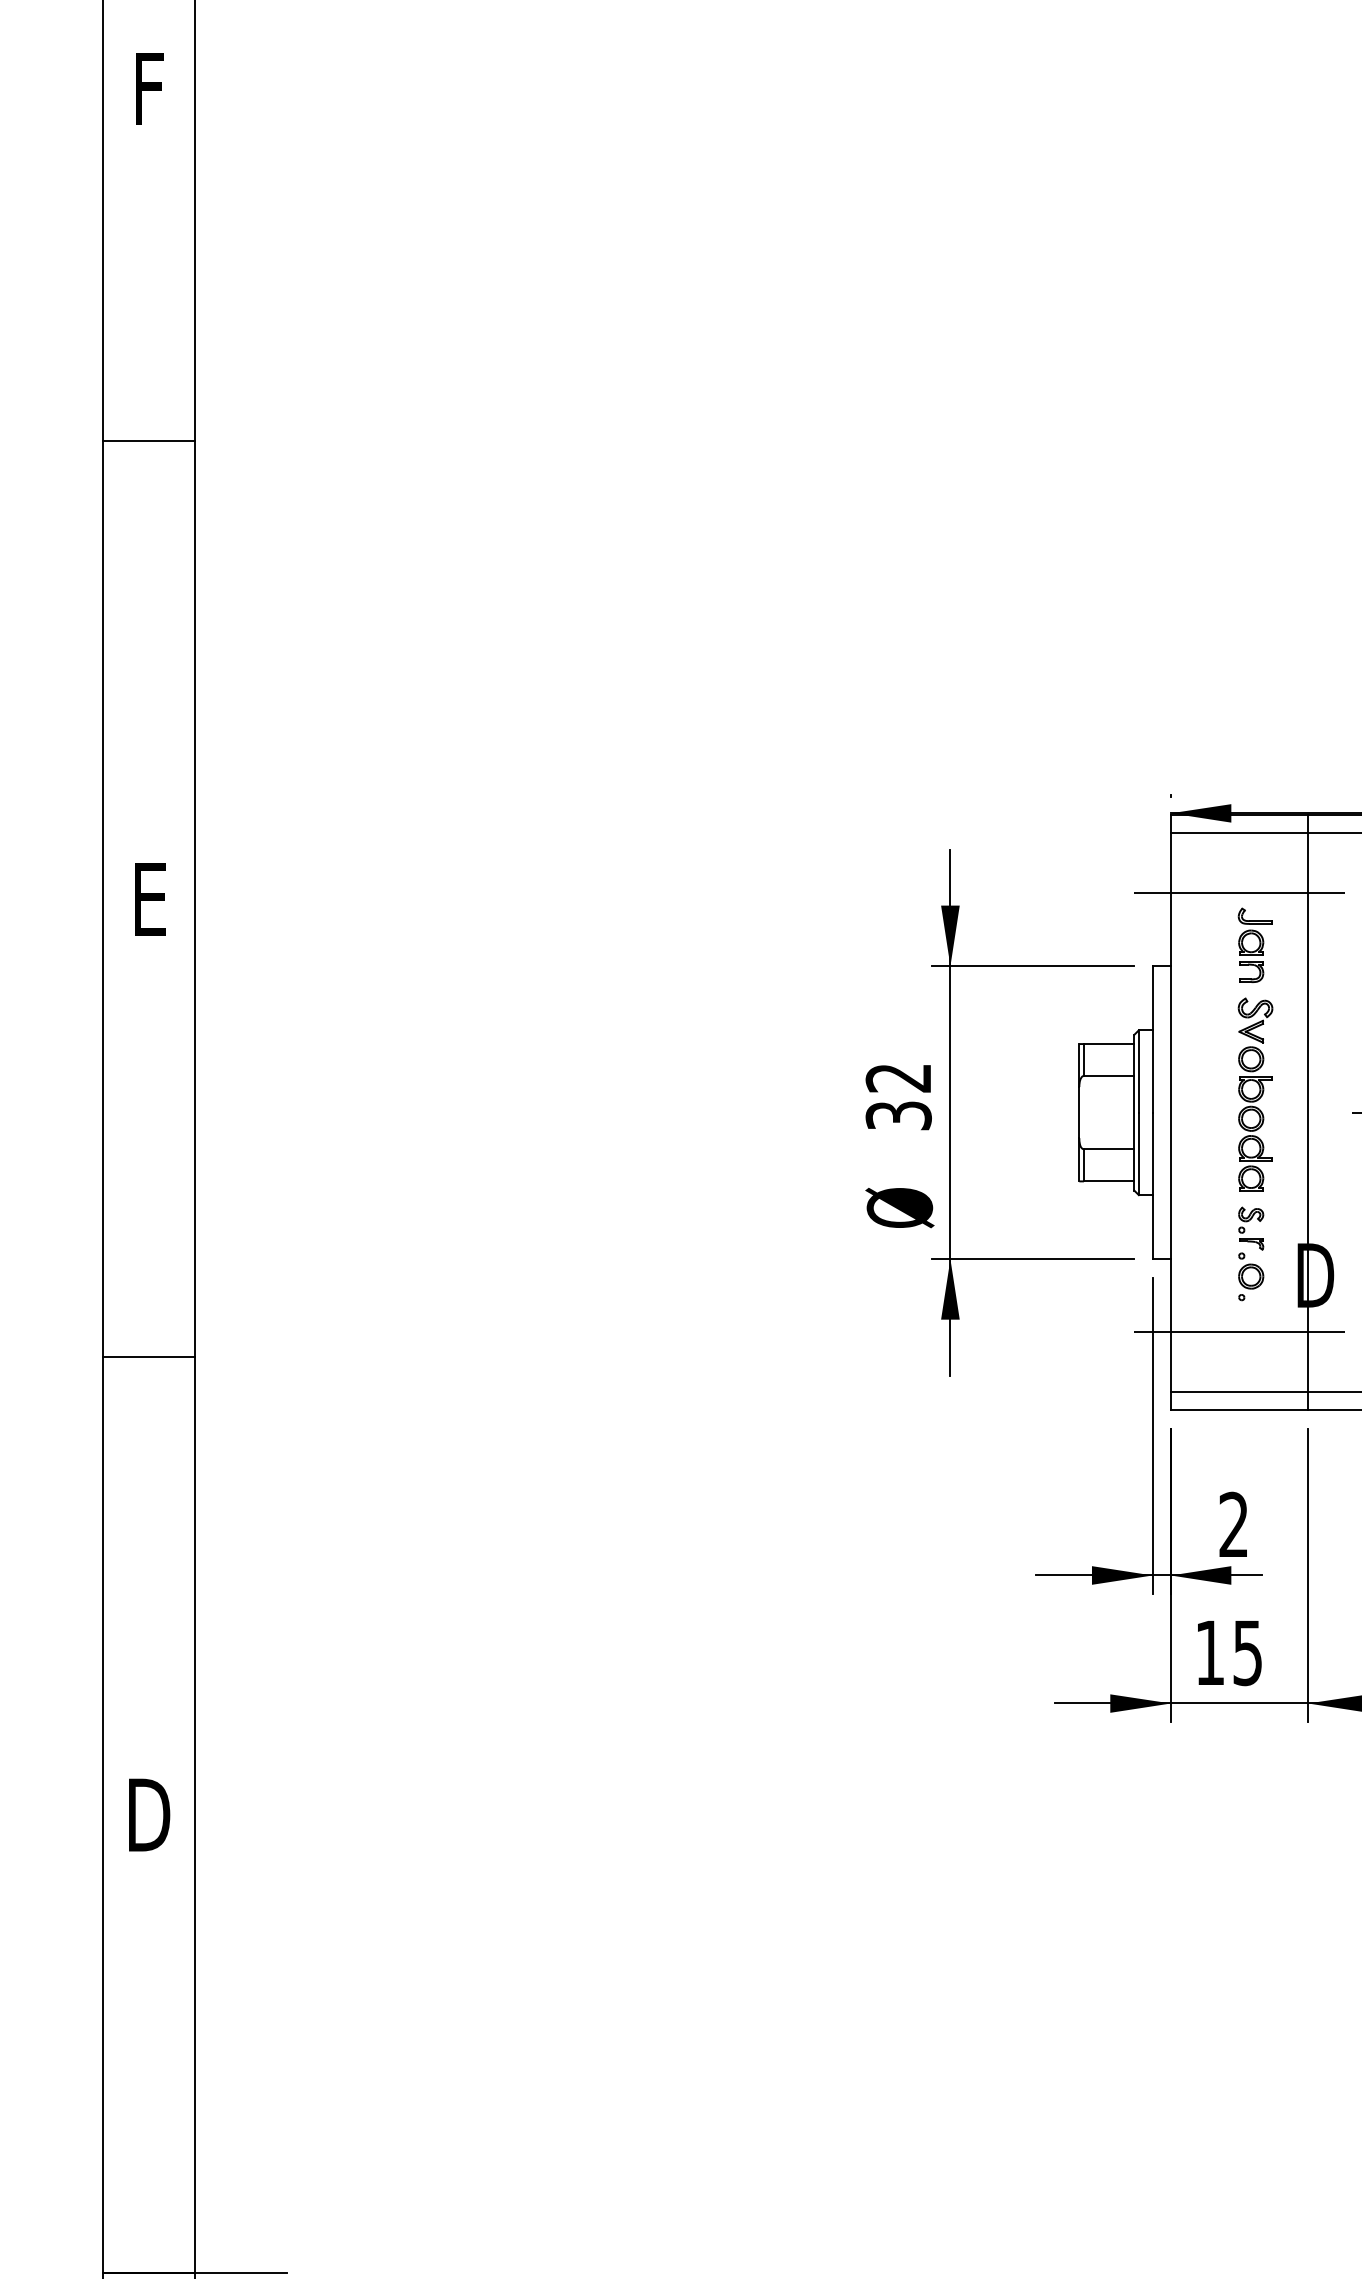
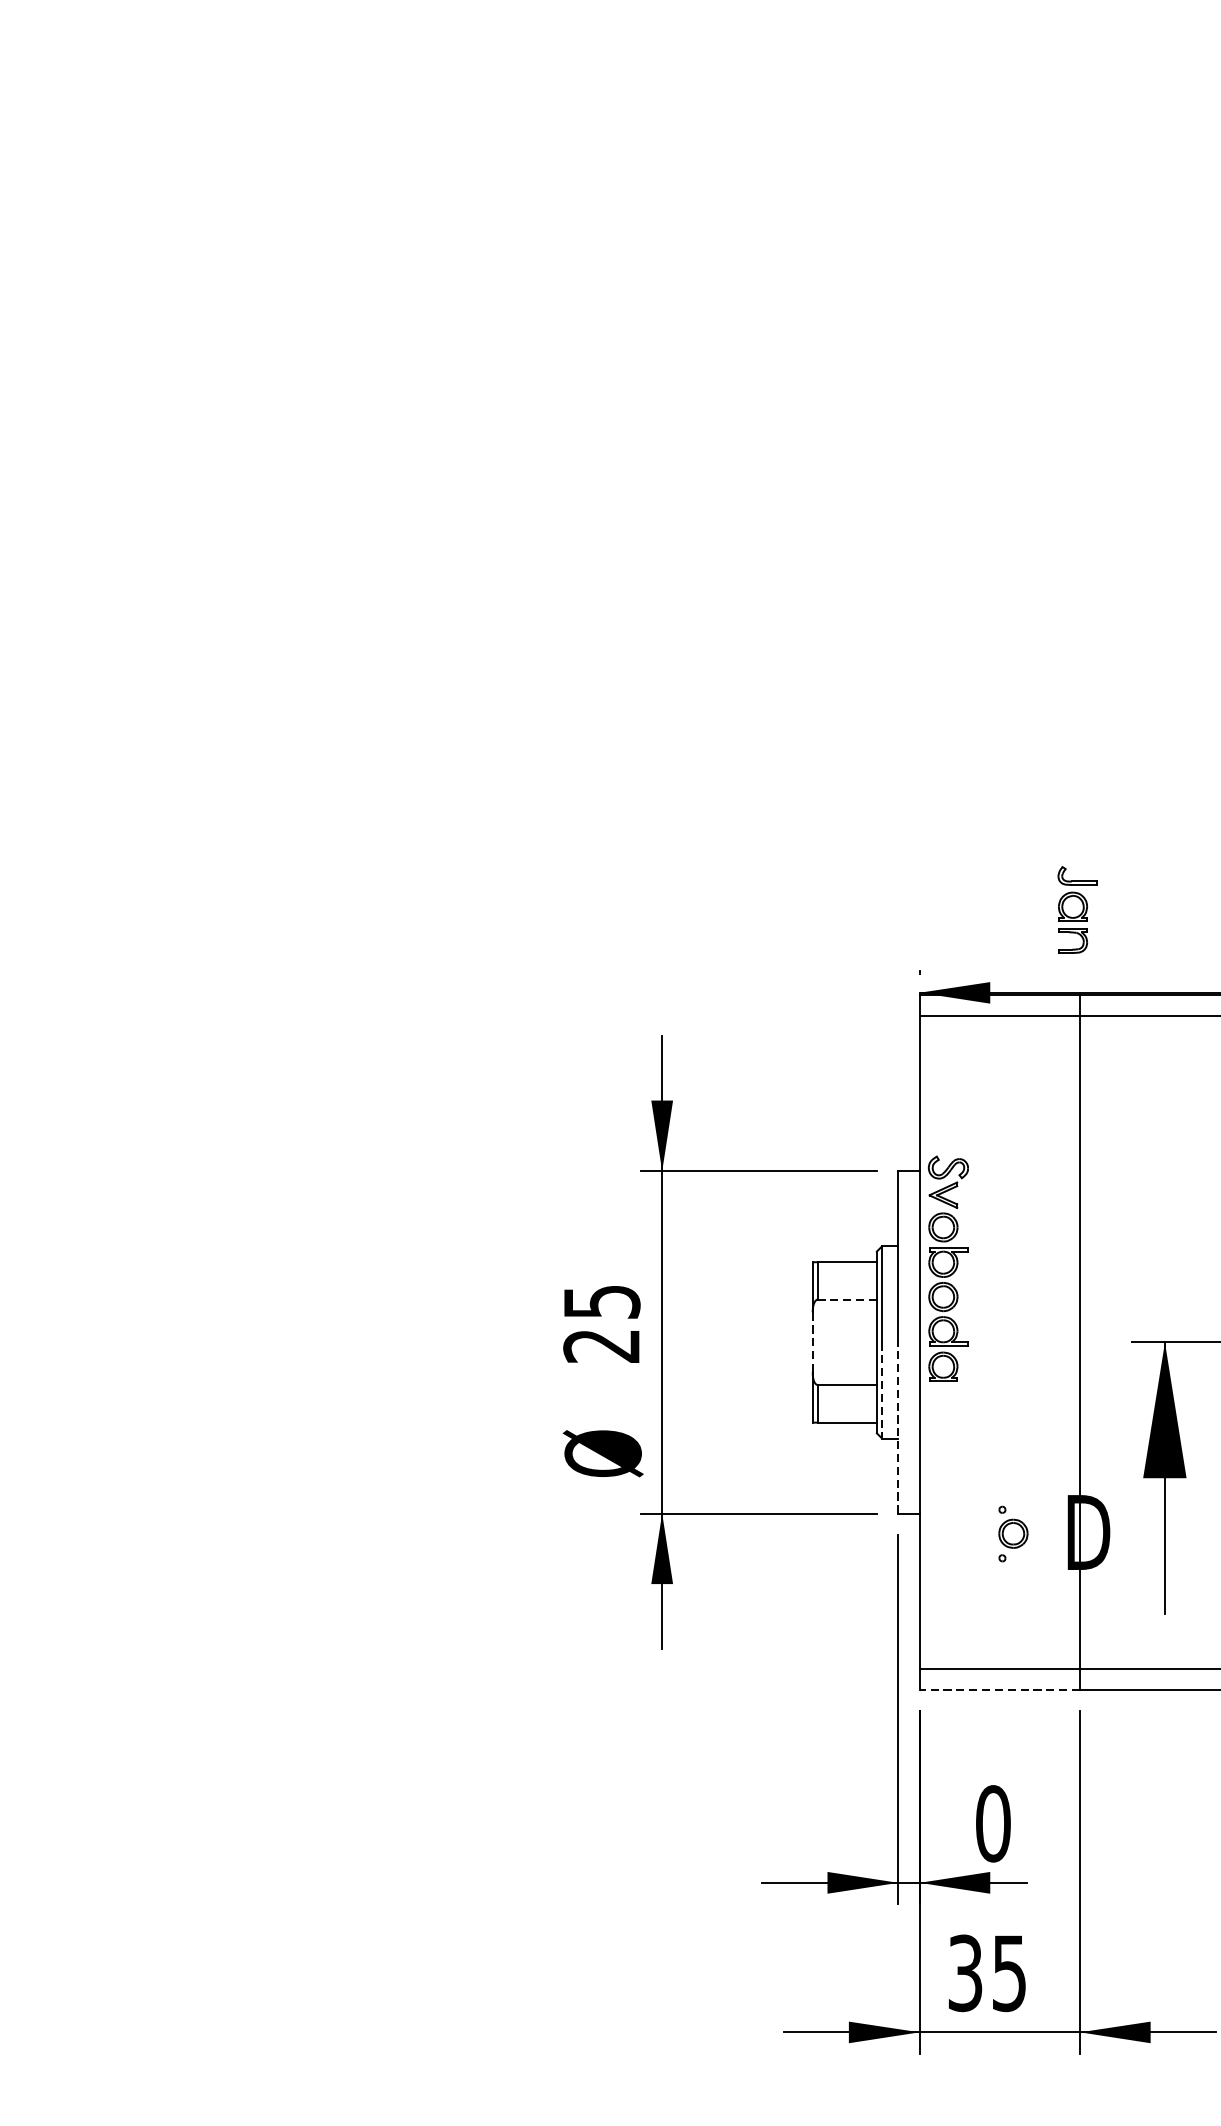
line: (1239, 892) -> (999, 1085), removed
part: (1254, 944) -> (1076, 908), moved
line: (1108, 1076) -> (846, 1300), solid -> dashed
part: (1255, 1094) -> (948, 1268), moved
text: (898, 1097) -> (601, 1324), 32 -> 25
line: (1079, 1112) -> (812, 1342), solid -> dashed
line: (1138, 1154) -> (881, 1391), solid -> dashed
line: (1152, 1185) -> (898, 1427), solid -> dashed
part: (1245, 1229) -> (1006, 1478), removed
line: (1239, 1332) -> (999, 1599), removed
line: (1239, 1410) -> (999, 1690), solid -> dashed
text: (1233, 1524) -> (992, 1823), 2 -> 0
text: (1210, 1652) -> (965, 1972), 15 -> 35

